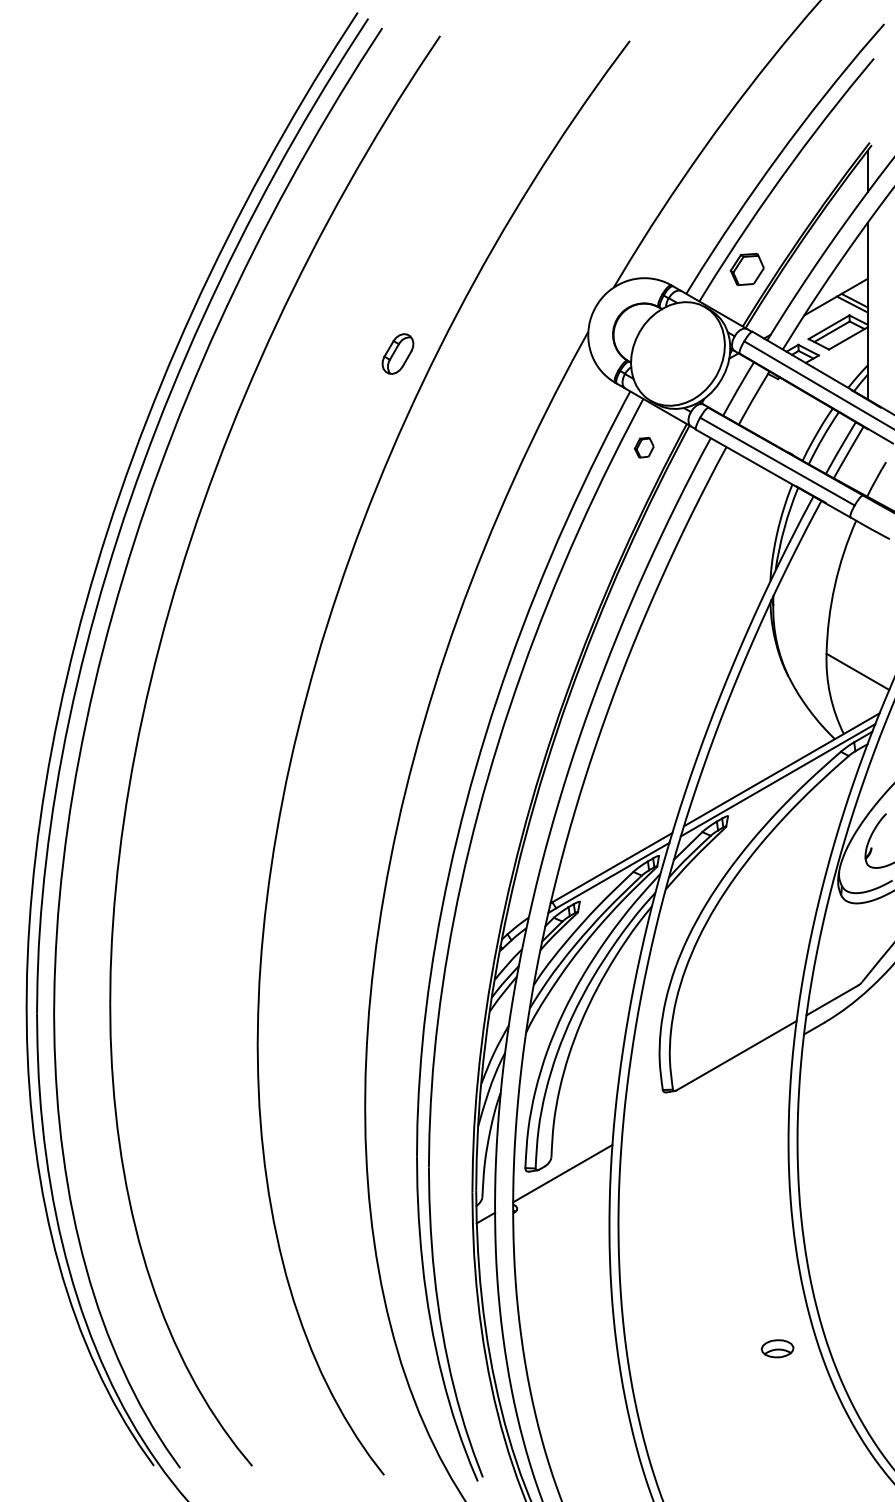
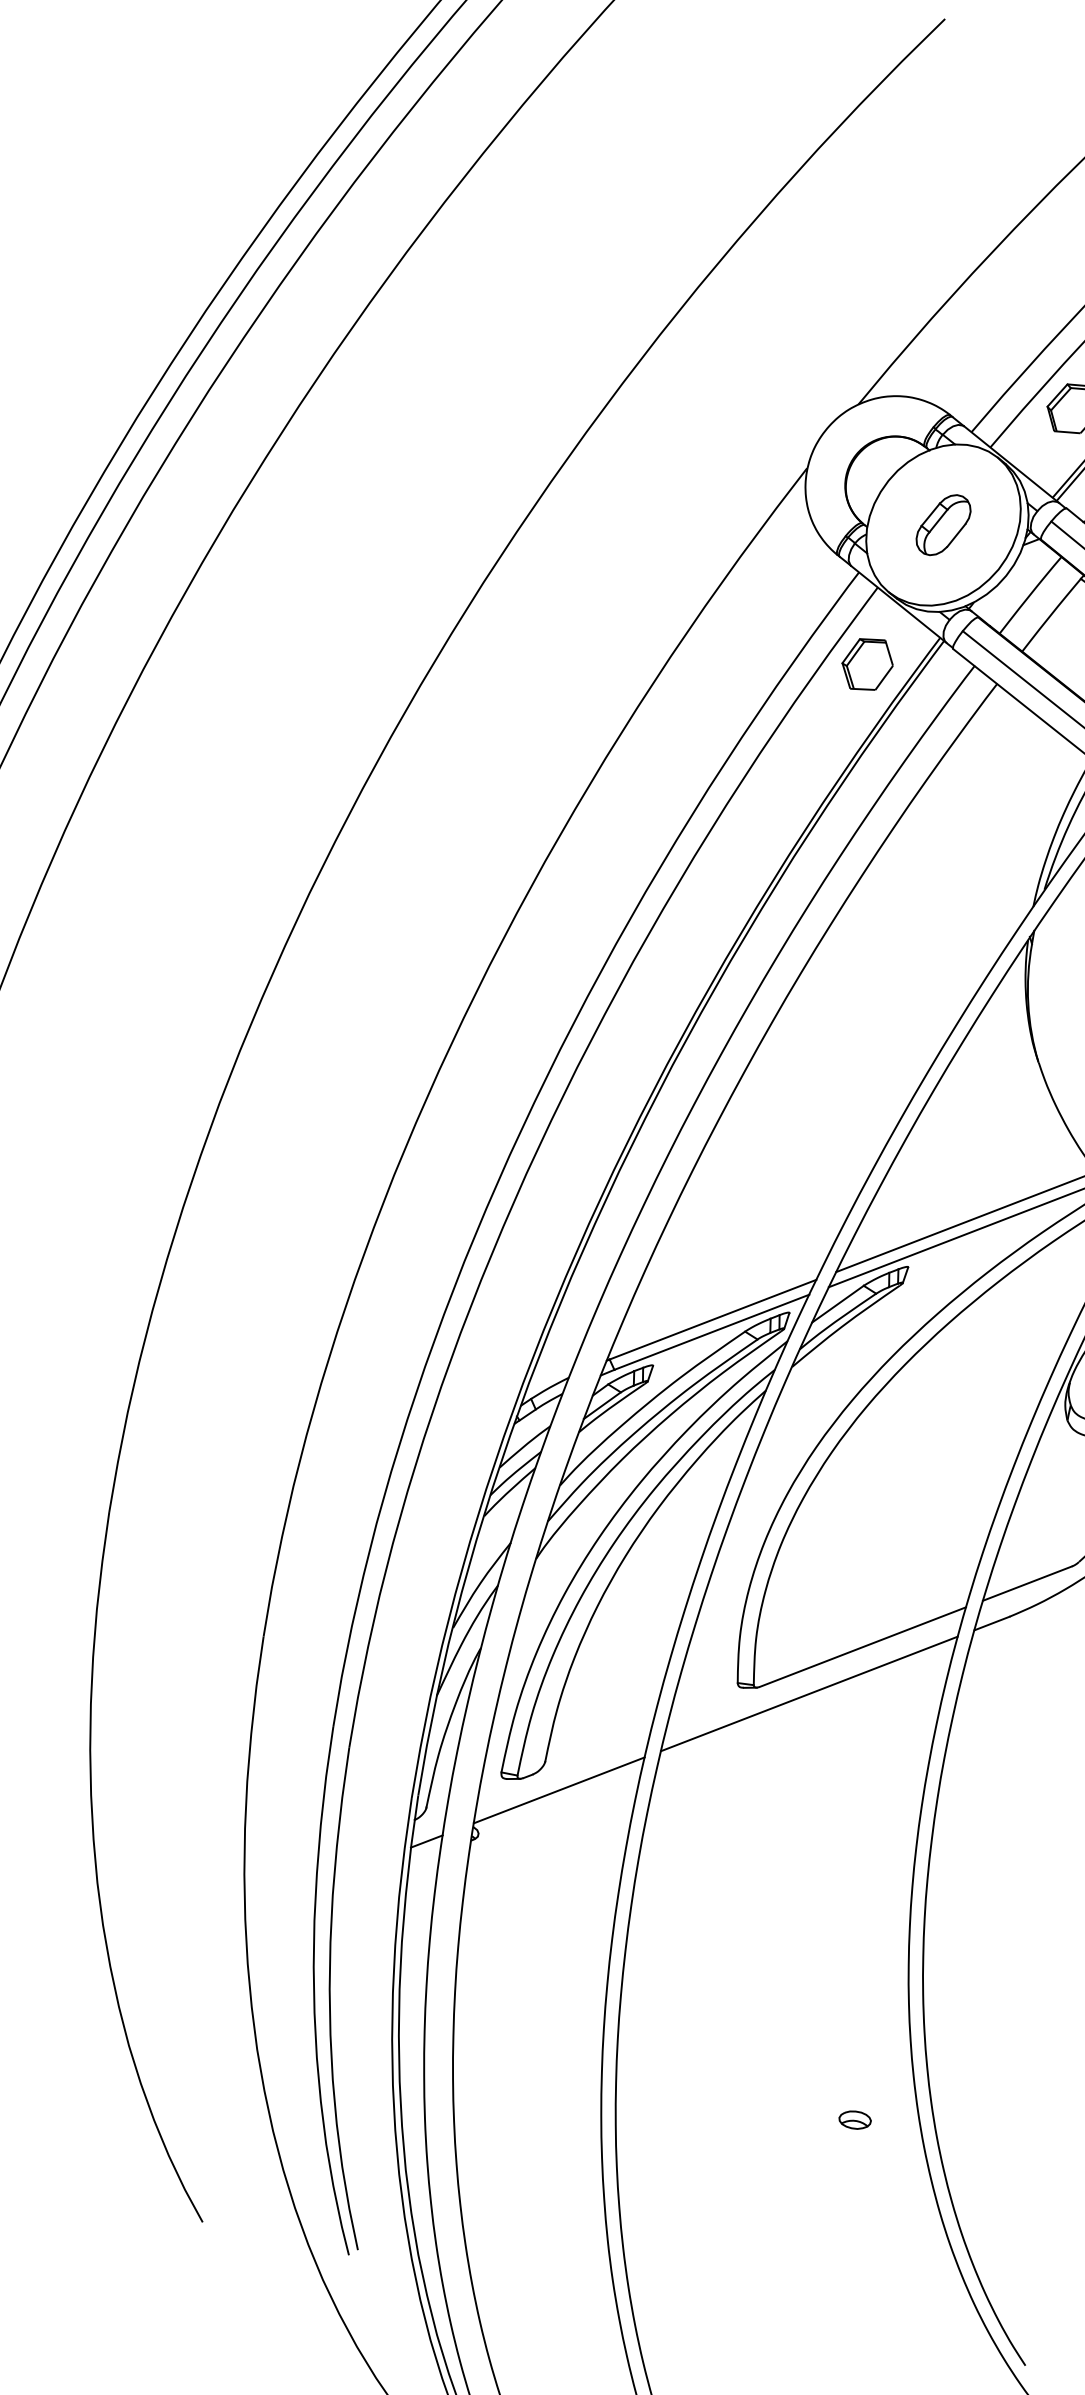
part: (397, 353) -> (942, 524), moved
part: (643, 447) -> (866, 664), size x1.67
line: (708, 1089) -> (809, 1693), added
part: (777, 1348) -> (854, 2119), size x0.62

